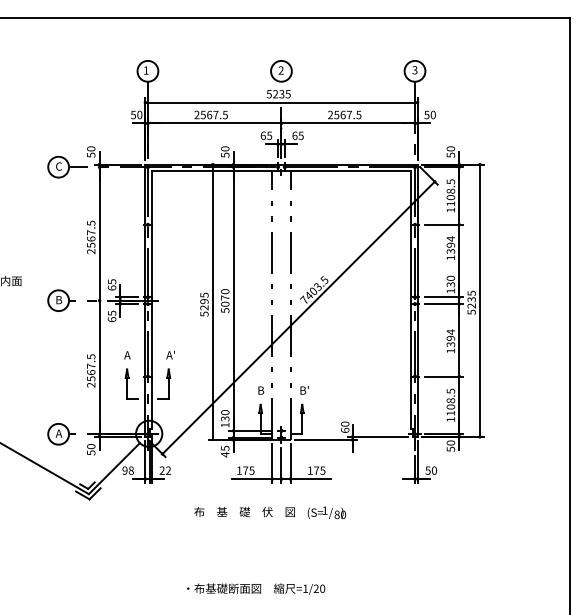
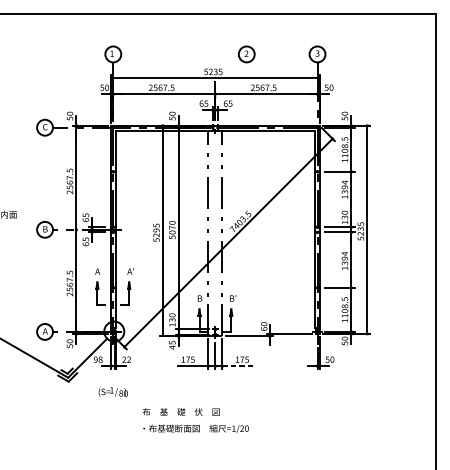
part: (281, 71) -> (246, 54), moved
line: (311, 479) -> (238, 366), solid -> dashed
text: (244, 512) -> (181, 412), moved
text: (326, 512) -> (112, 391), moved
text: (256, 588) -> (196, 428), moved

